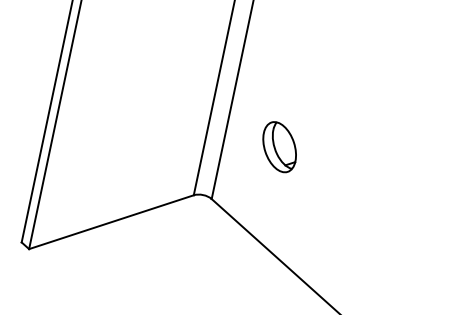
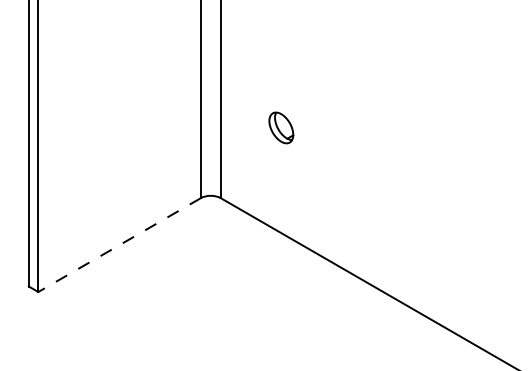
part: (280, 146) -> (281, 127), size x0.6
line: (111, 222) -> (119, 245), solid -> dashed

